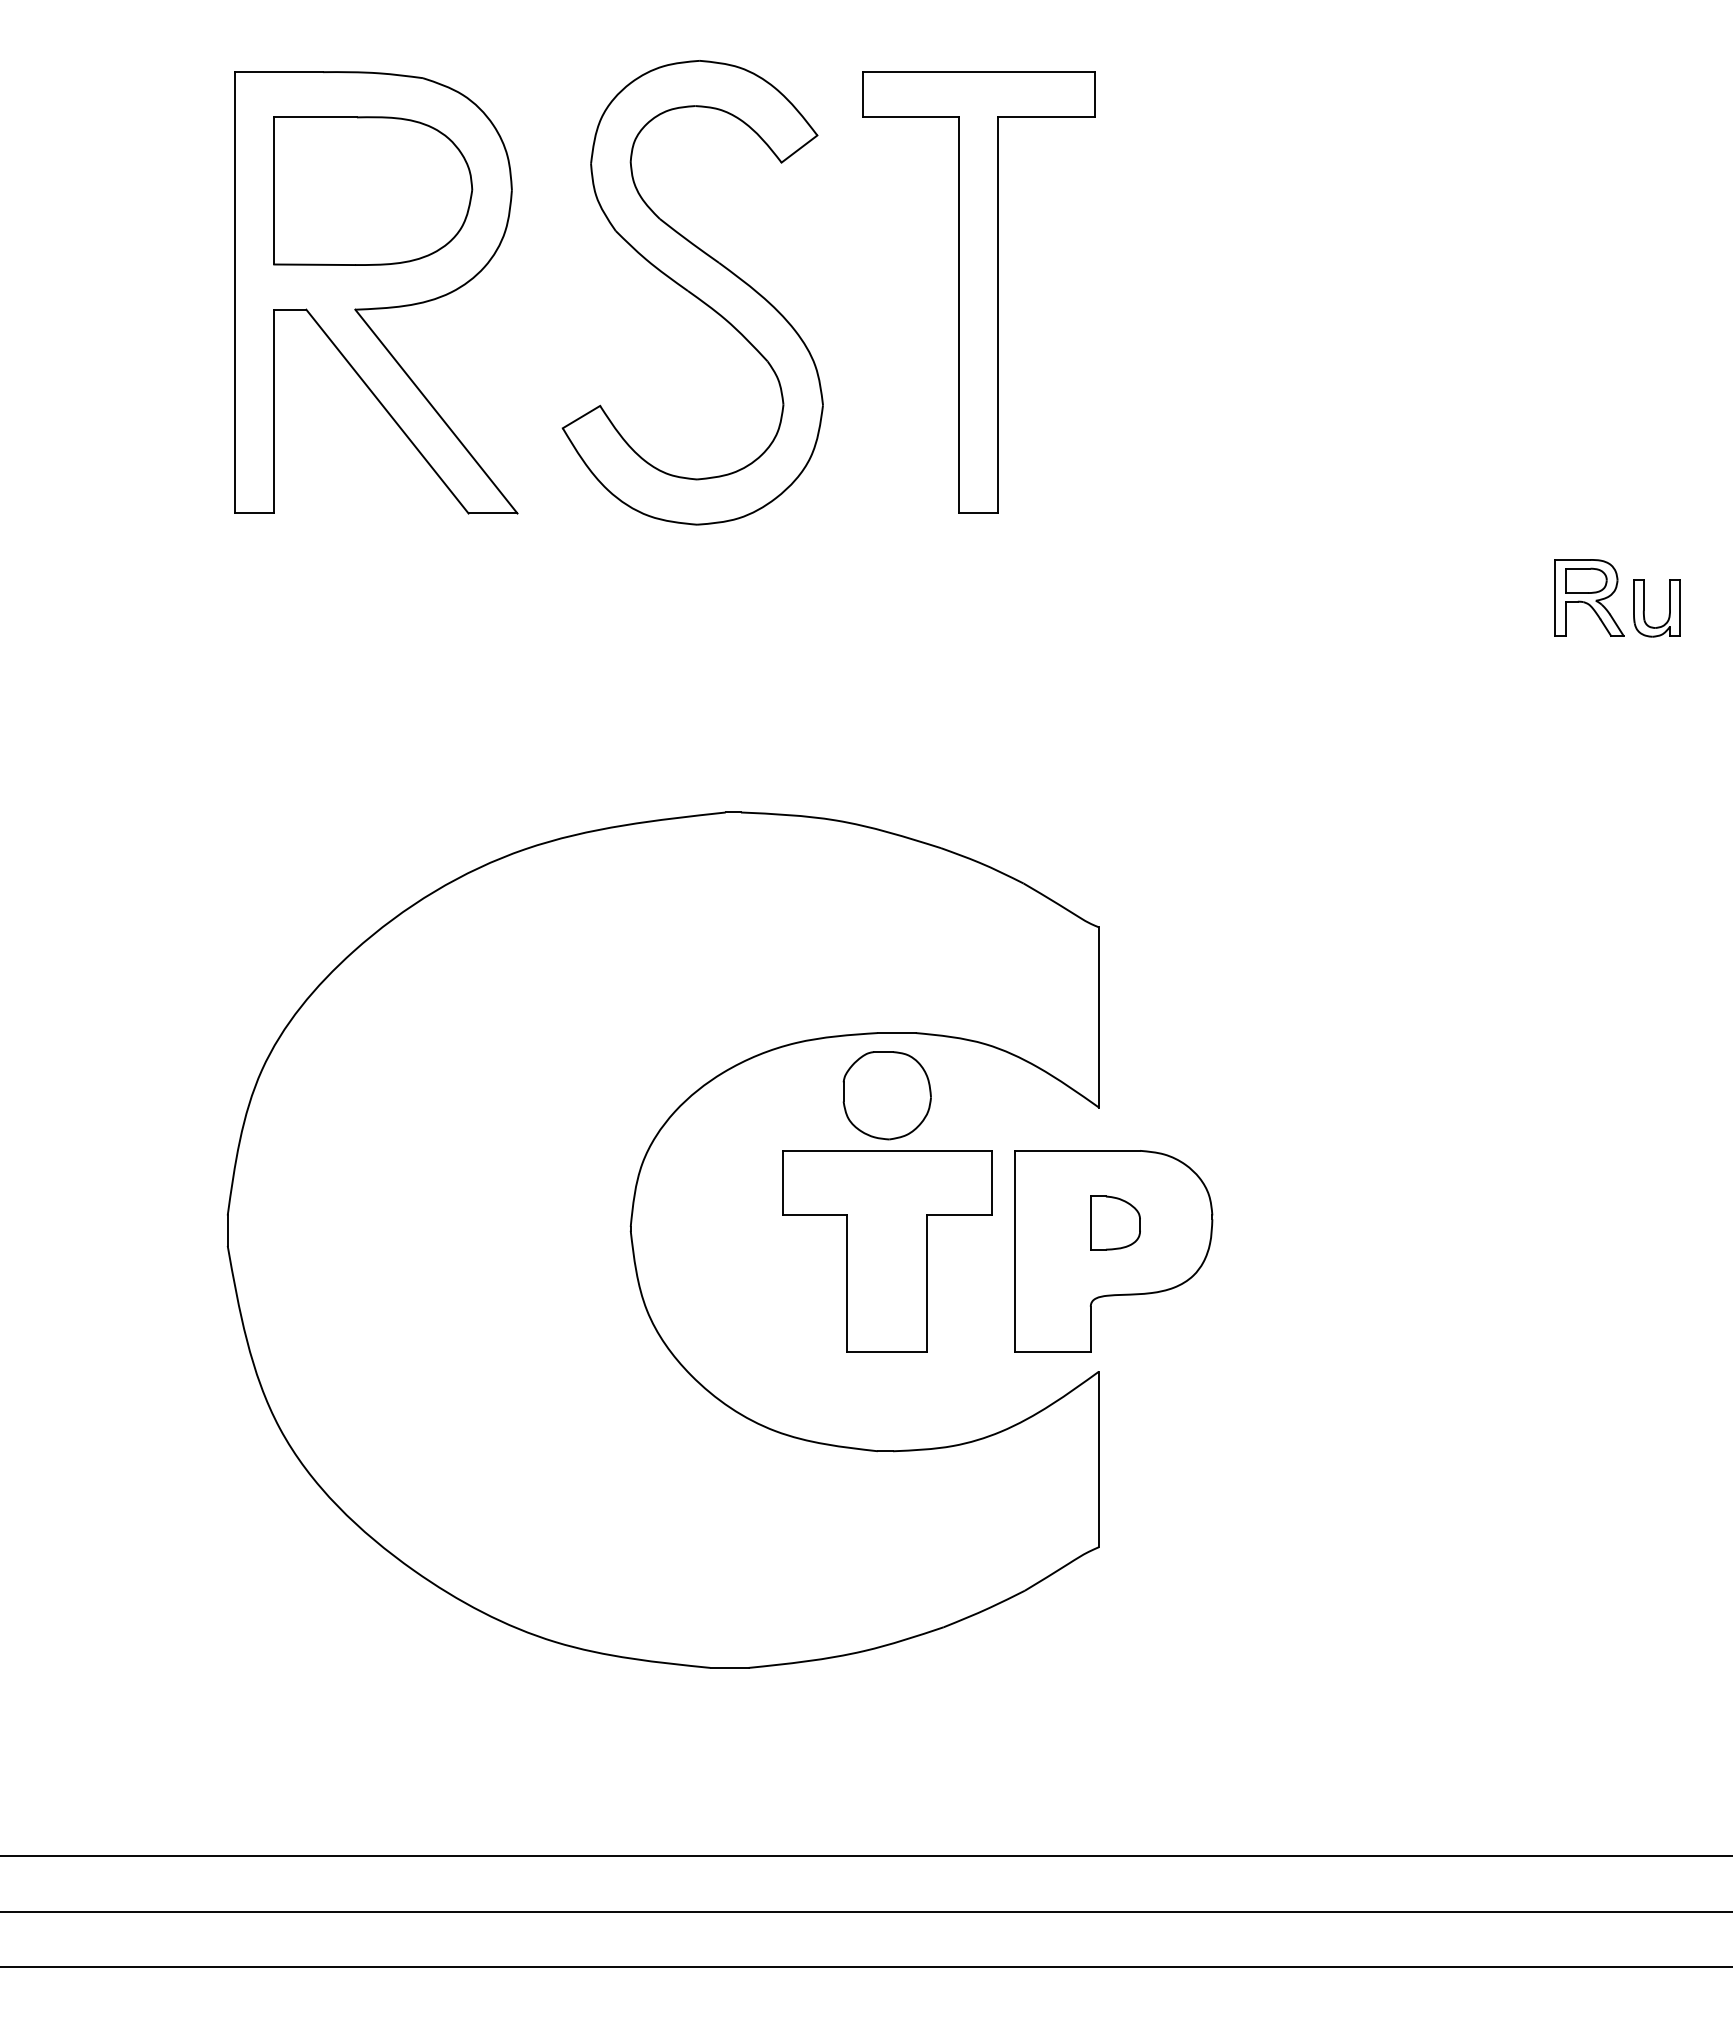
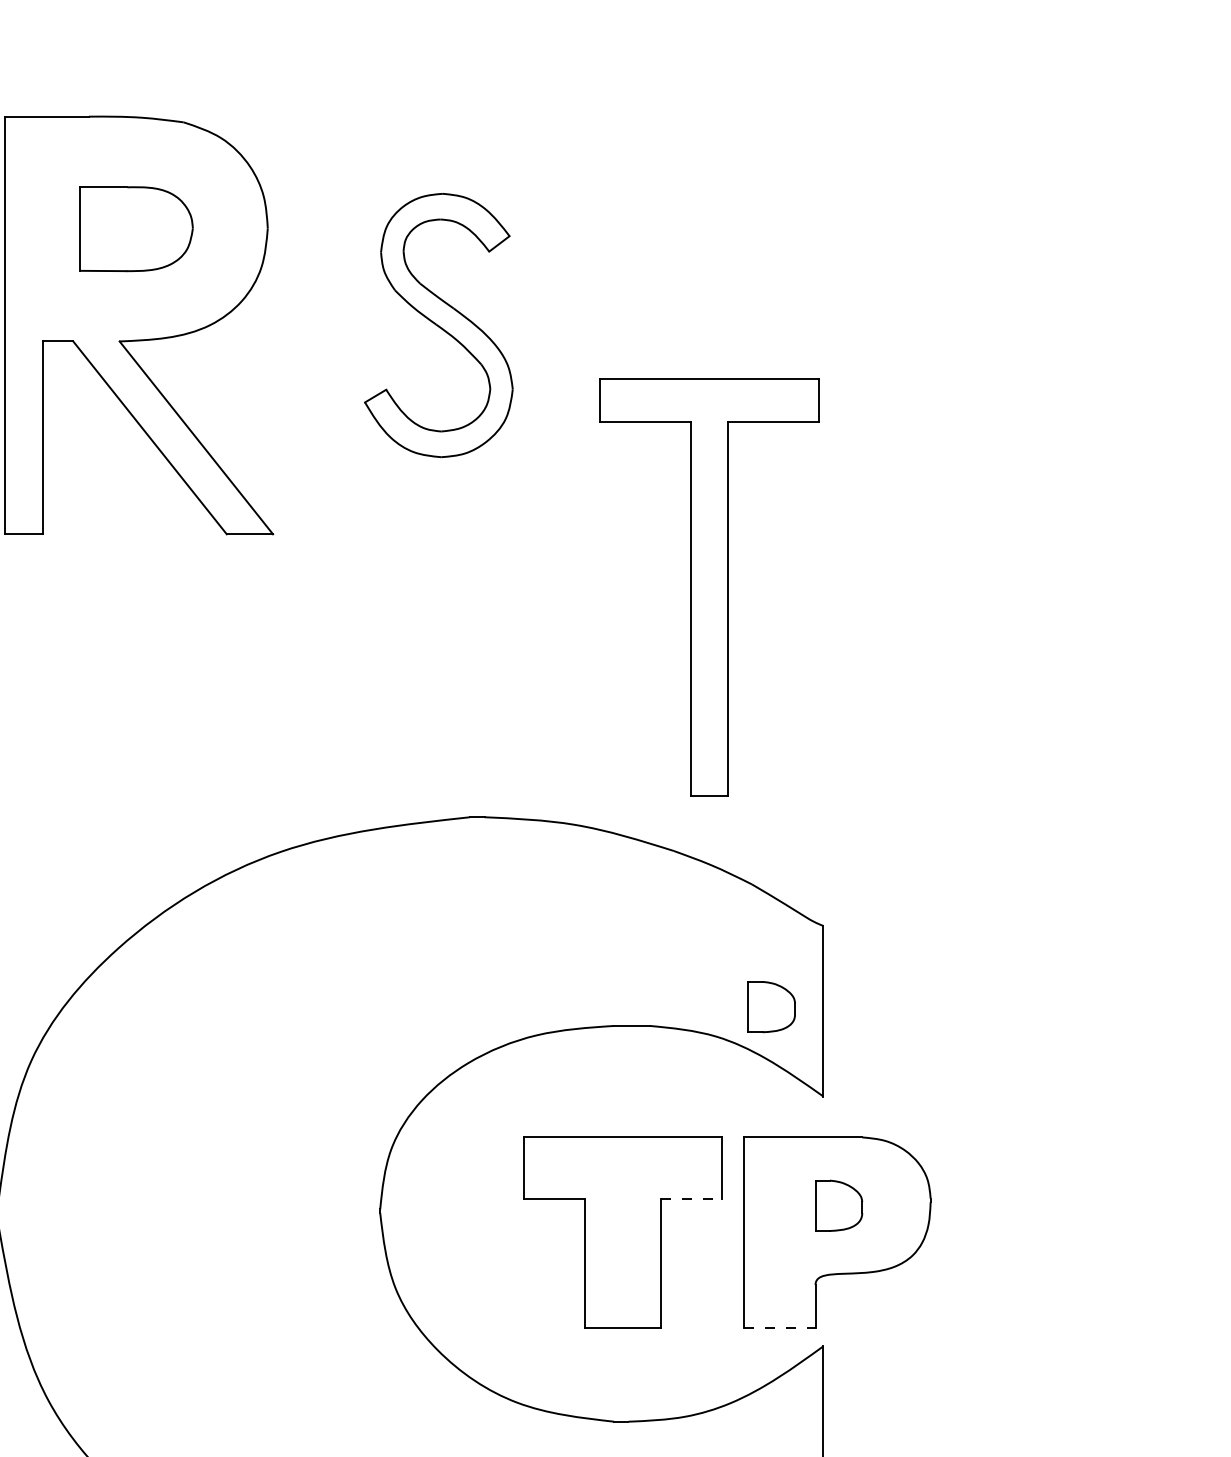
part: (373, 190) -> (136, 228), size x0.6
part: (692, 292) -> (438, 325), size x0.6
part: (978, 292) -> (709, 587), moved
part: (1044, 1012) -> (771, 1006), added
part: (886, 1095) -> (622, 1085), removed
line: (960, 1215) -> (692, 1198), solid -> dashed
line: (1052, 1352) -> (779, 1328), solid -> dashed

